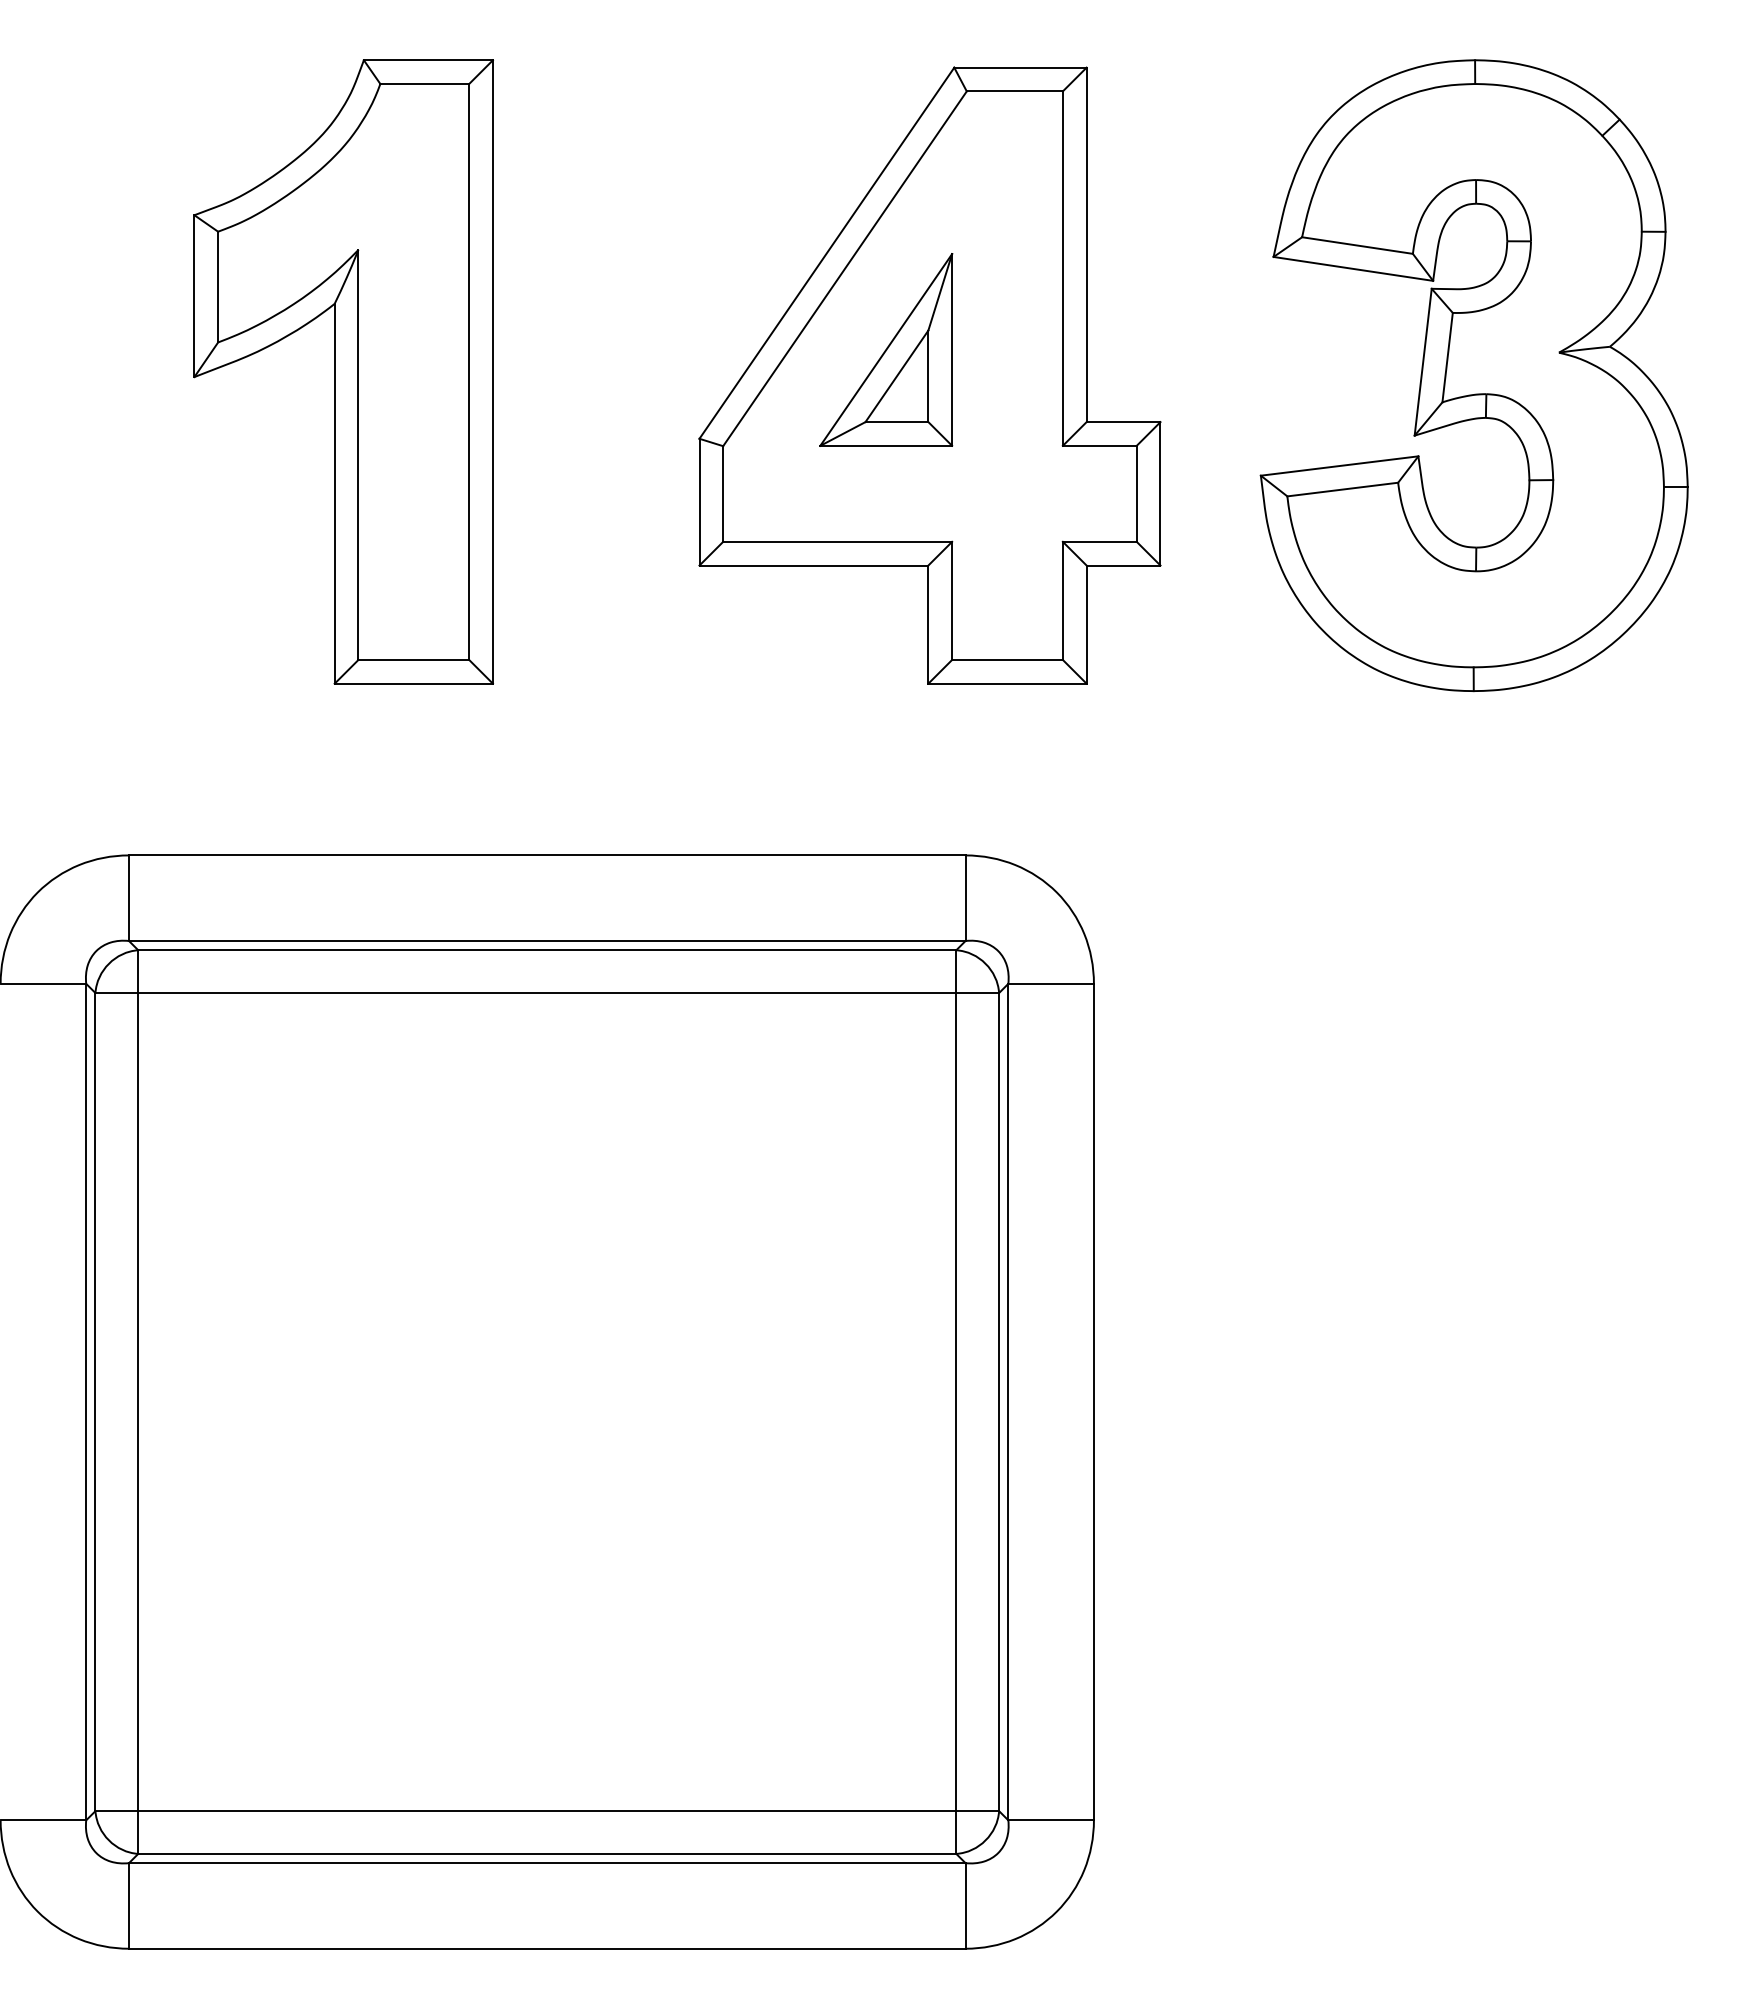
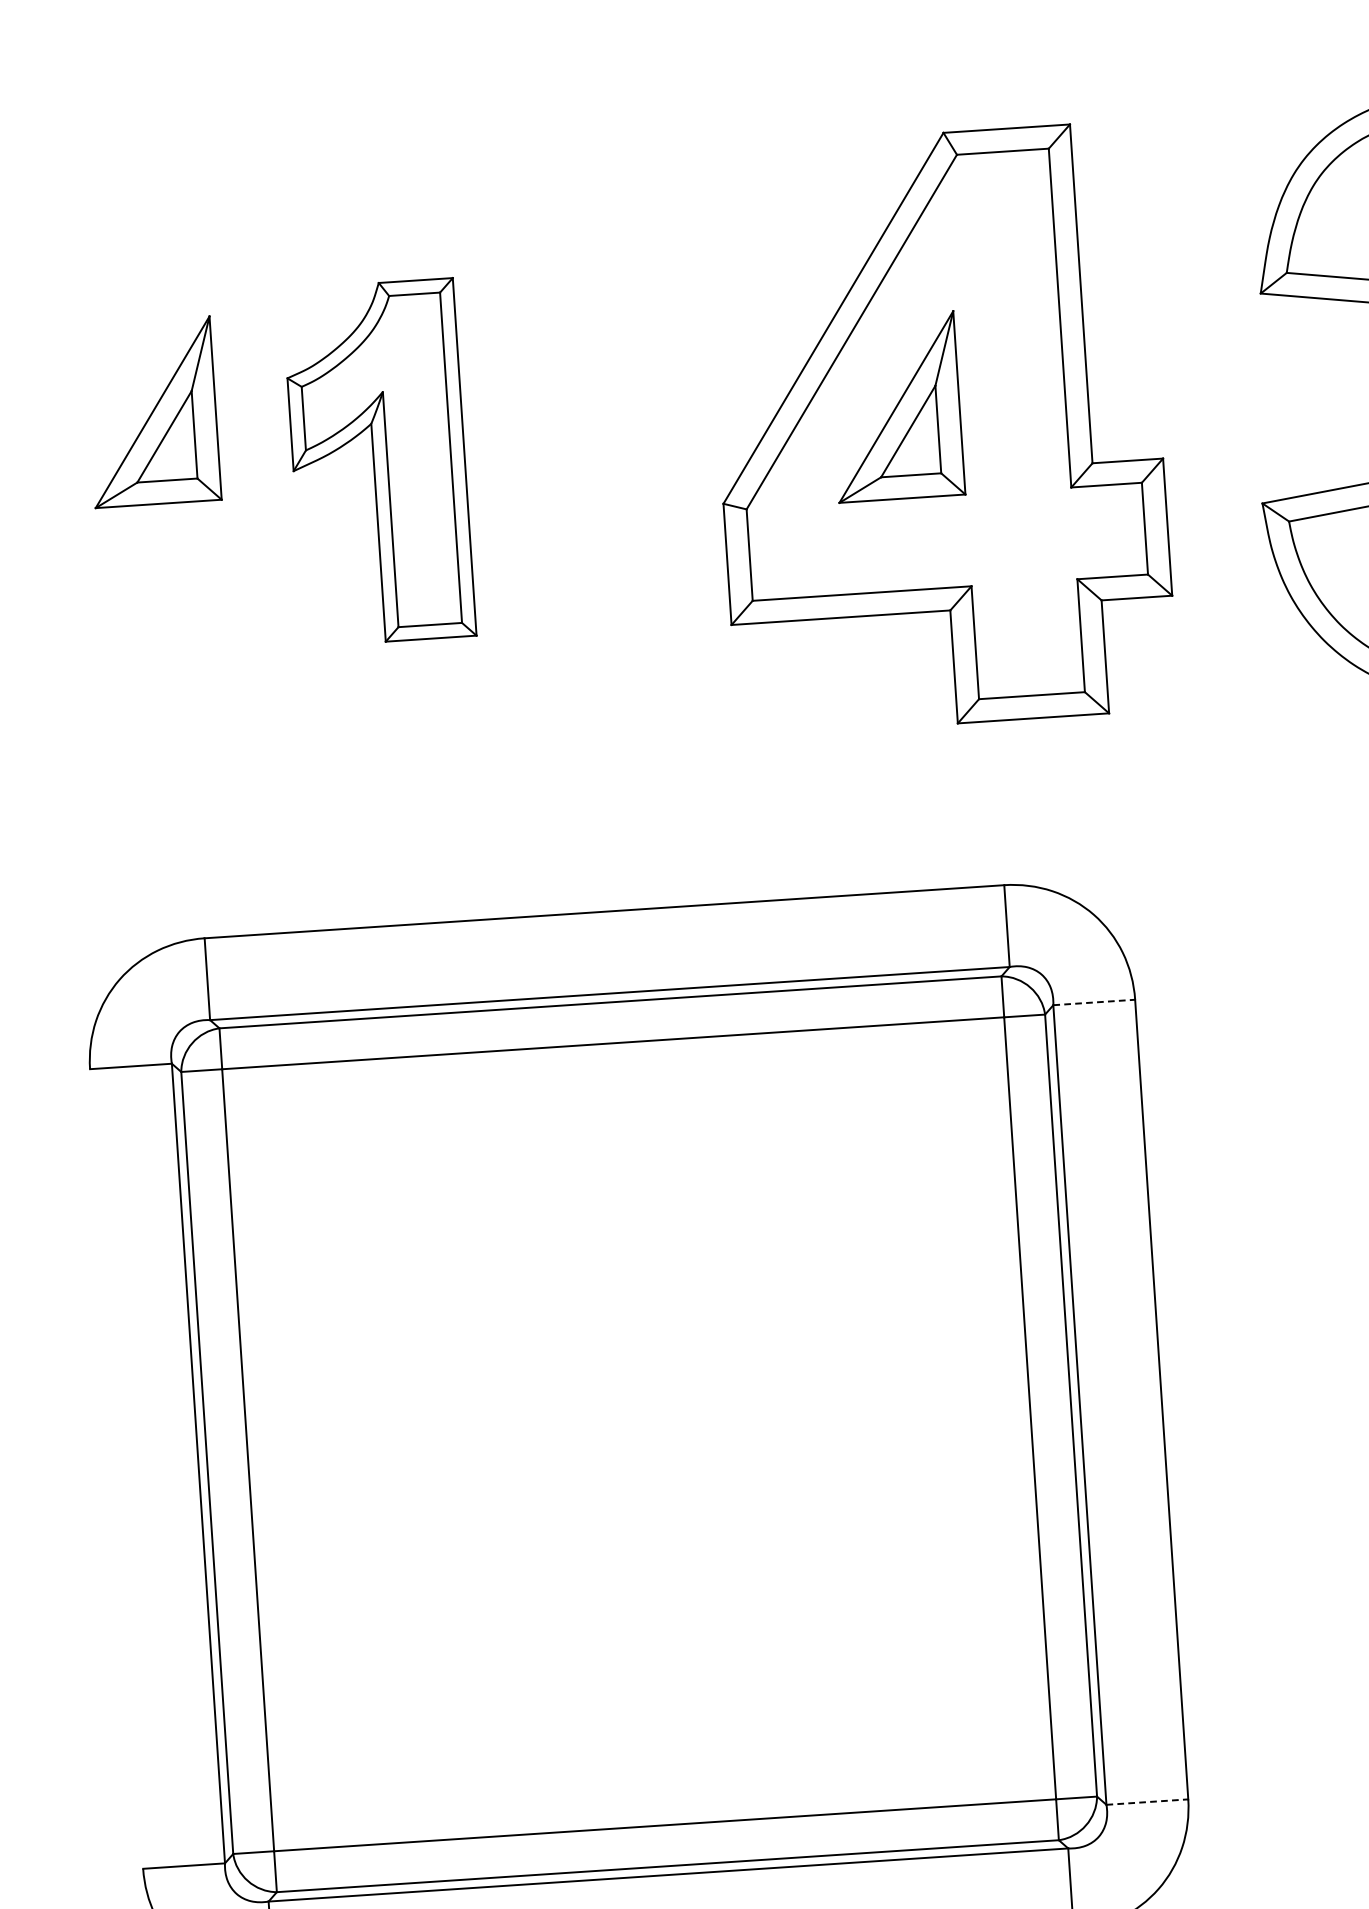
part: (111, 303) -> (152, 411), added
part: (343, 371) -> (378, 462), size x0.6
line: (1051, 983) -> (1094, 1002), solid -> dashed
line: (1051, 1820) -> (1147, 1802), solid -> dashed

